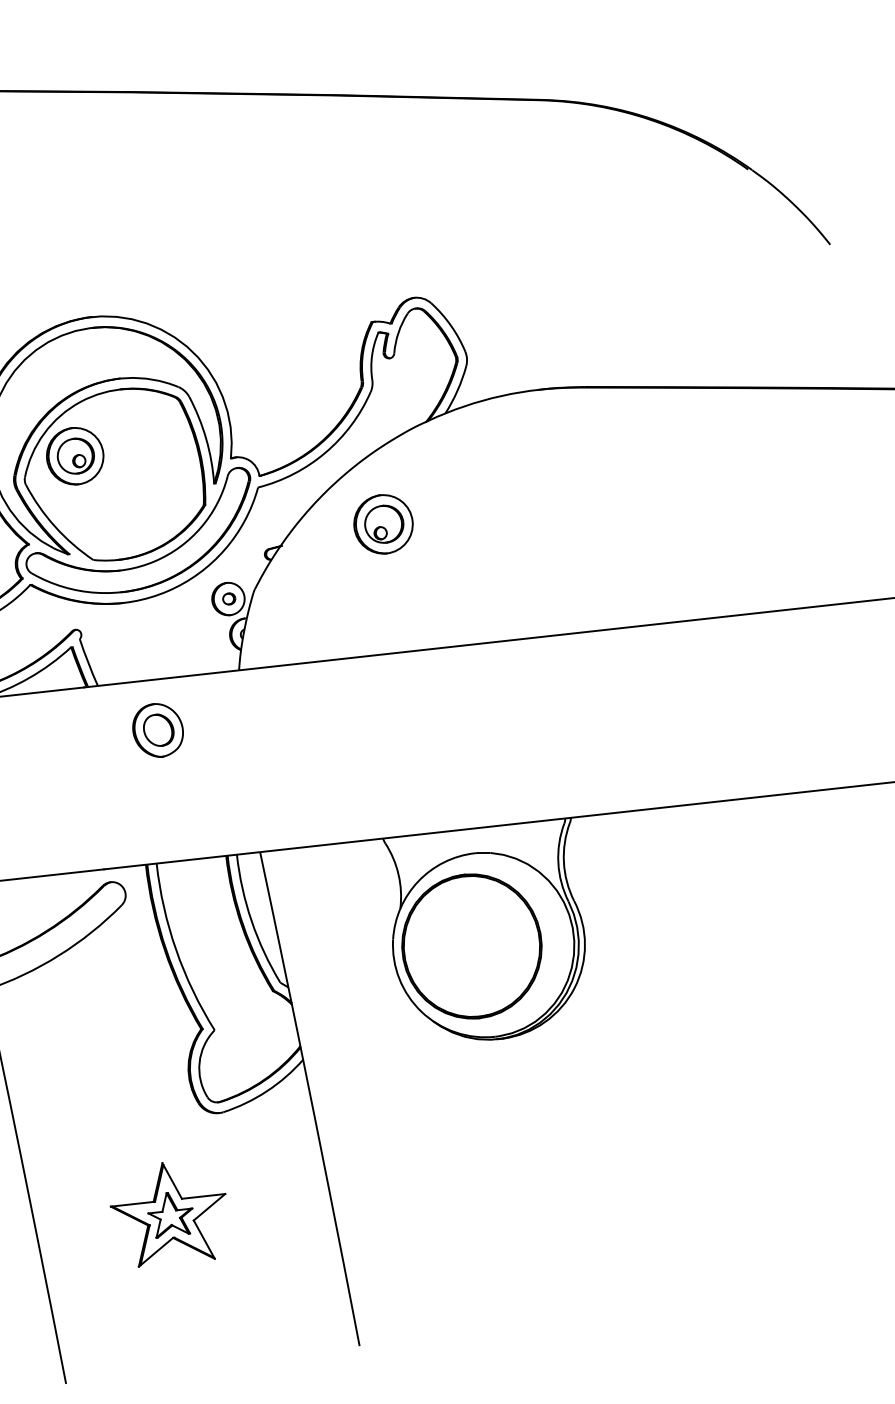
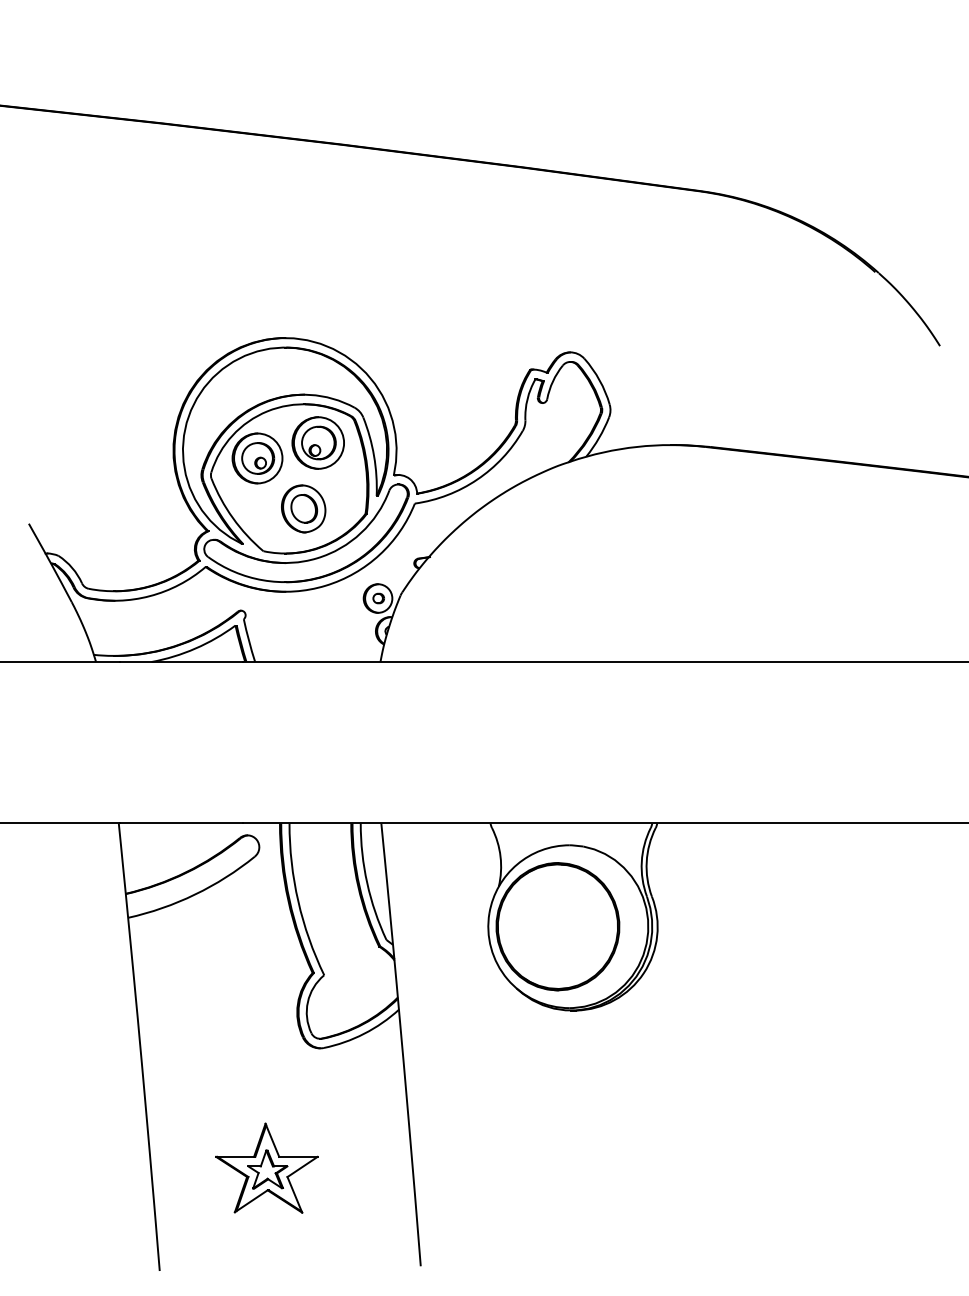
part: (382, 523) -> (317, 442), moved
part: (157, 730) -> (303, 508), moved
part: (168, 1212) -> (266, 1167), moved

